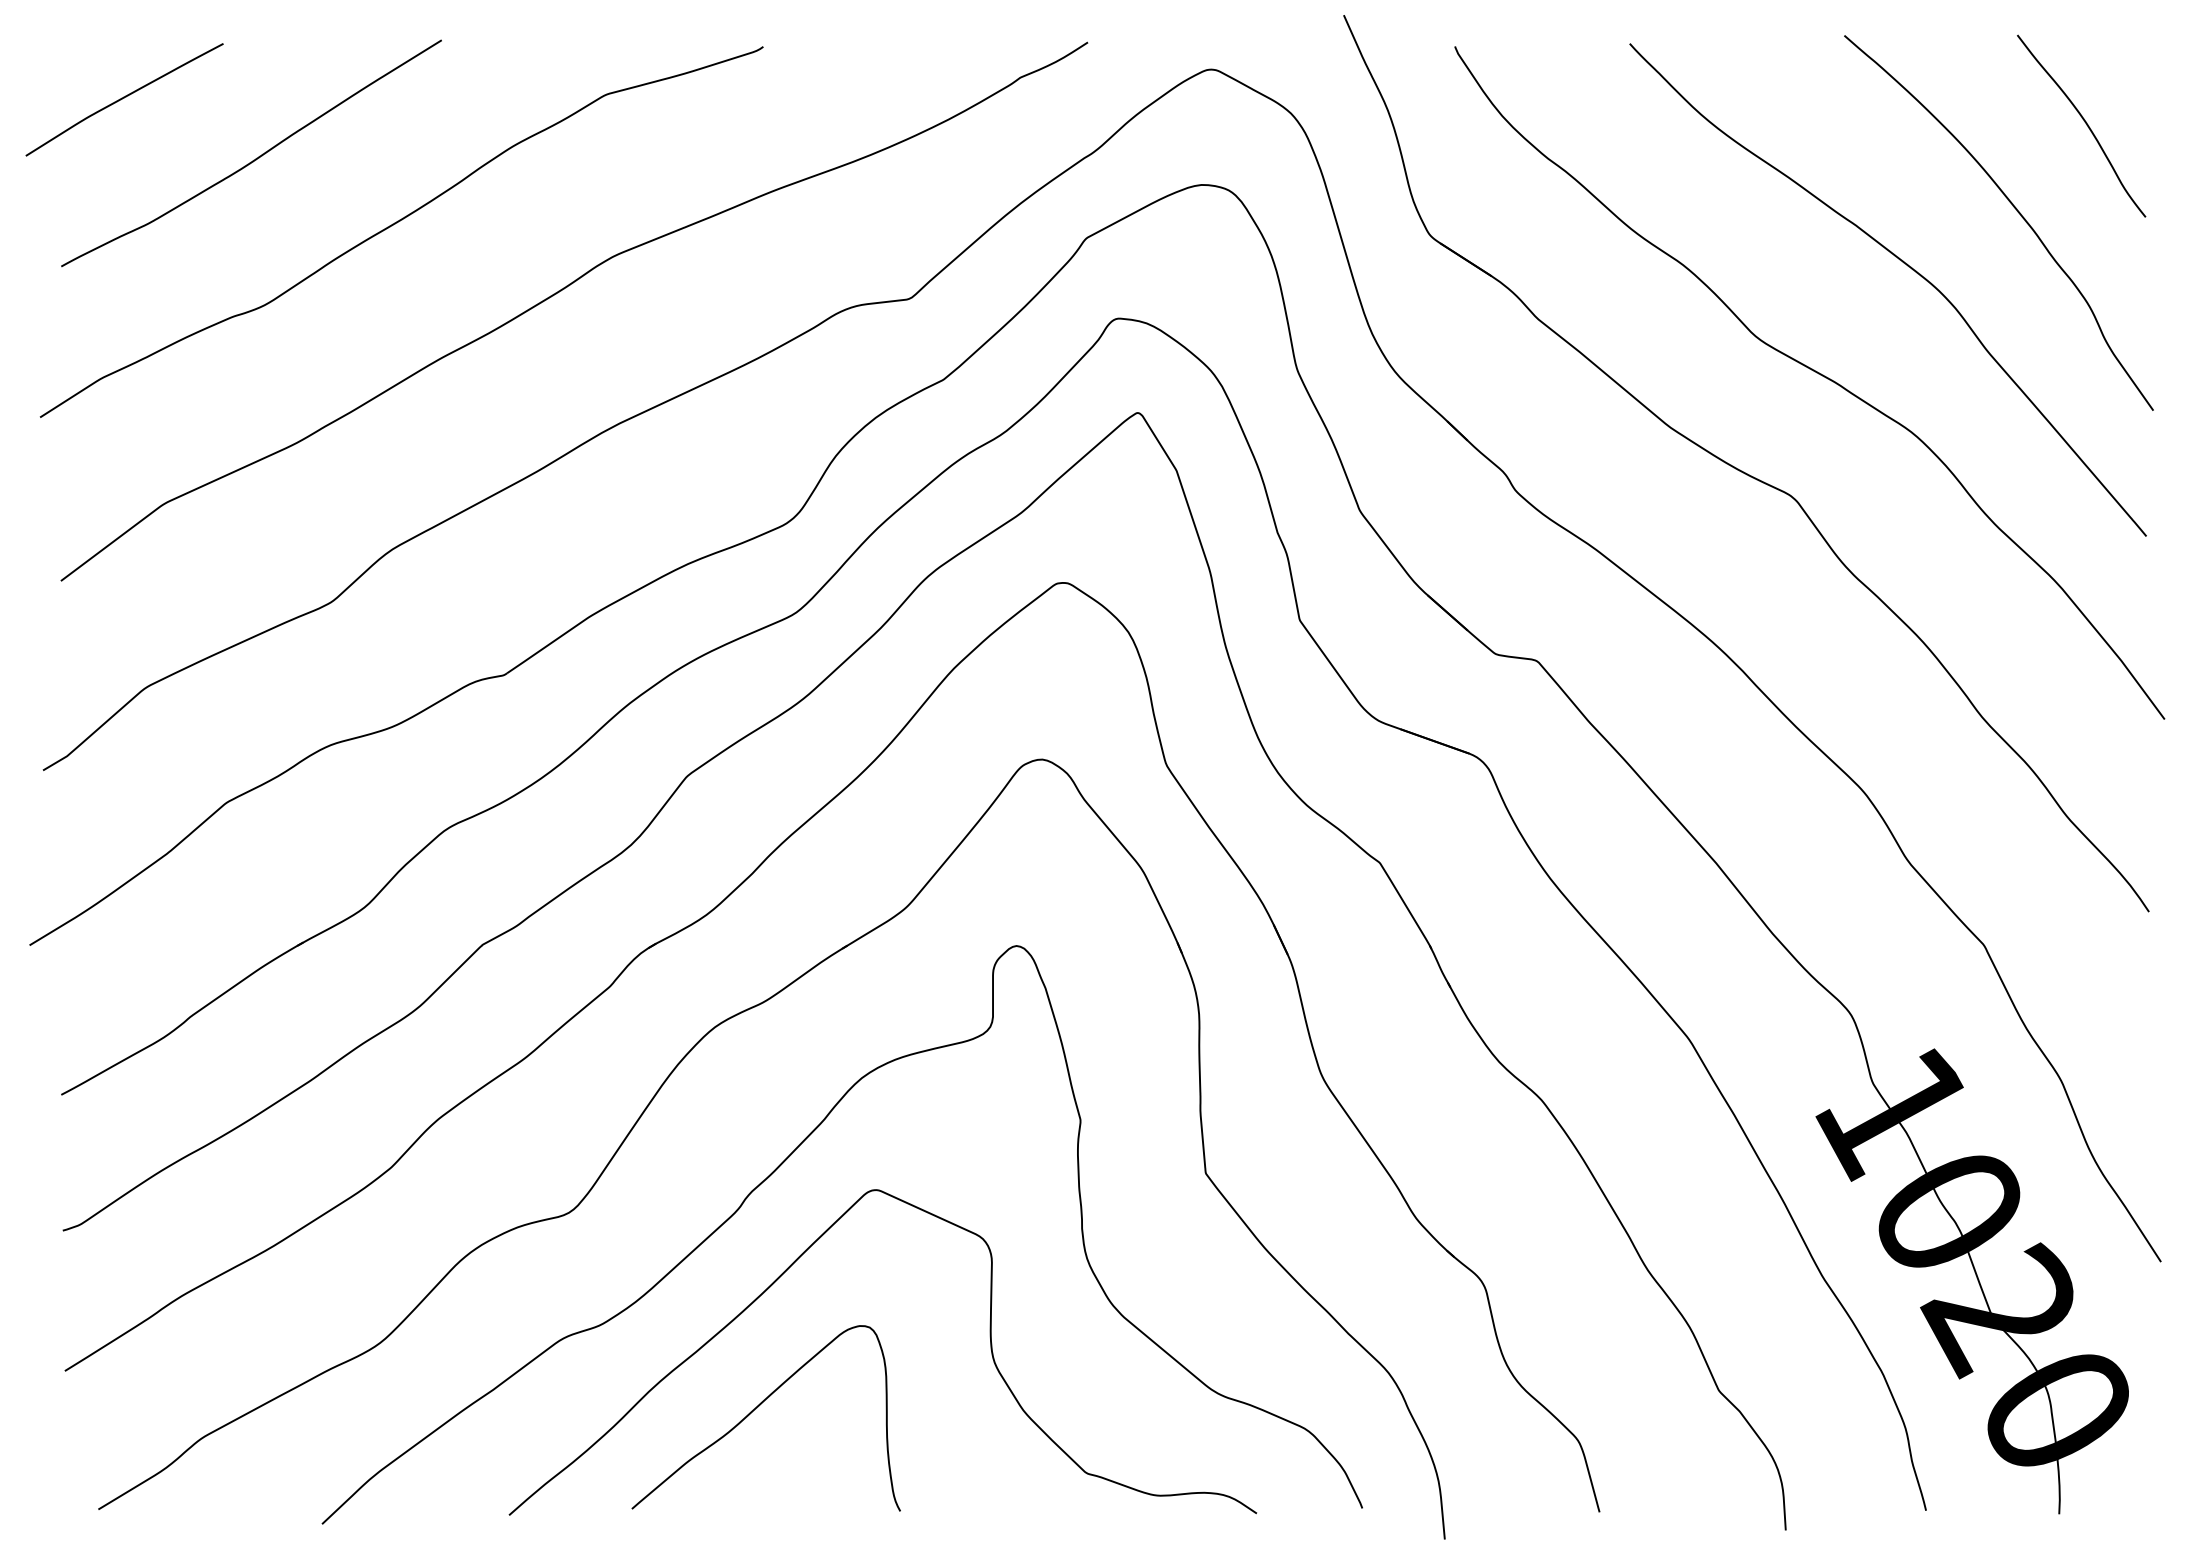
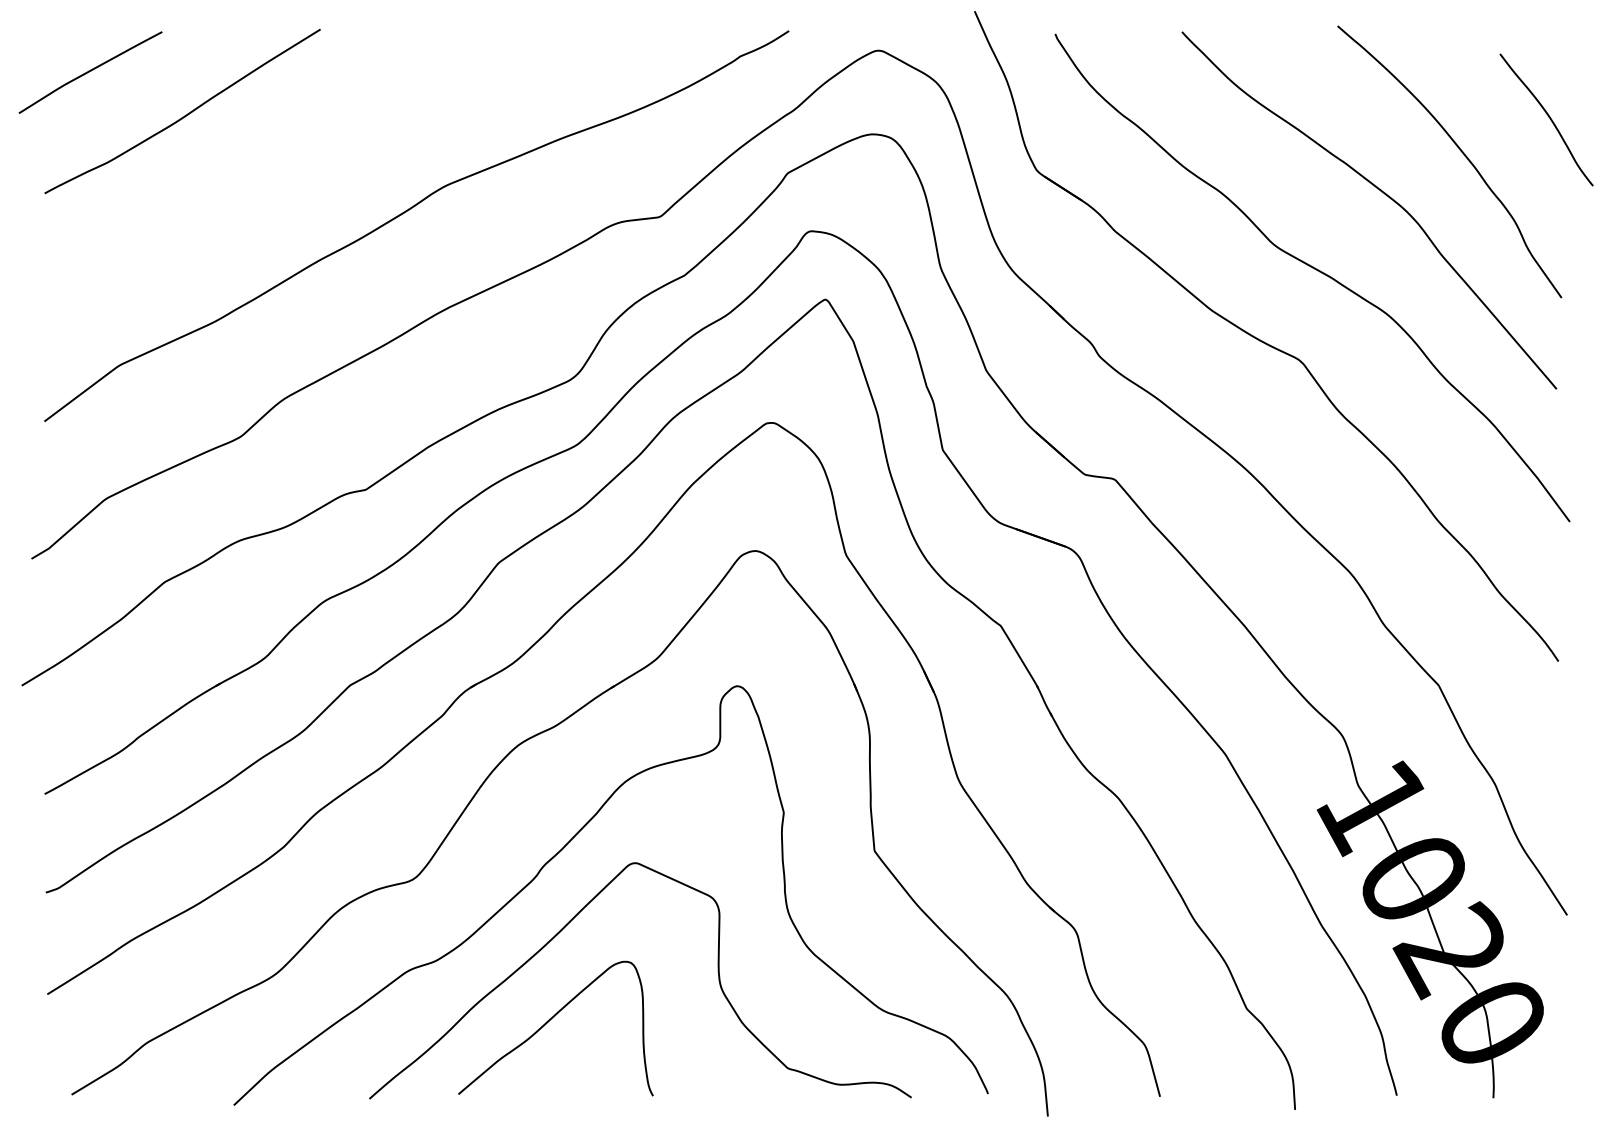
curve: (2084, 122) -> (1548, 117), moved
curve: (397, 223) -> (288, 162), removed

